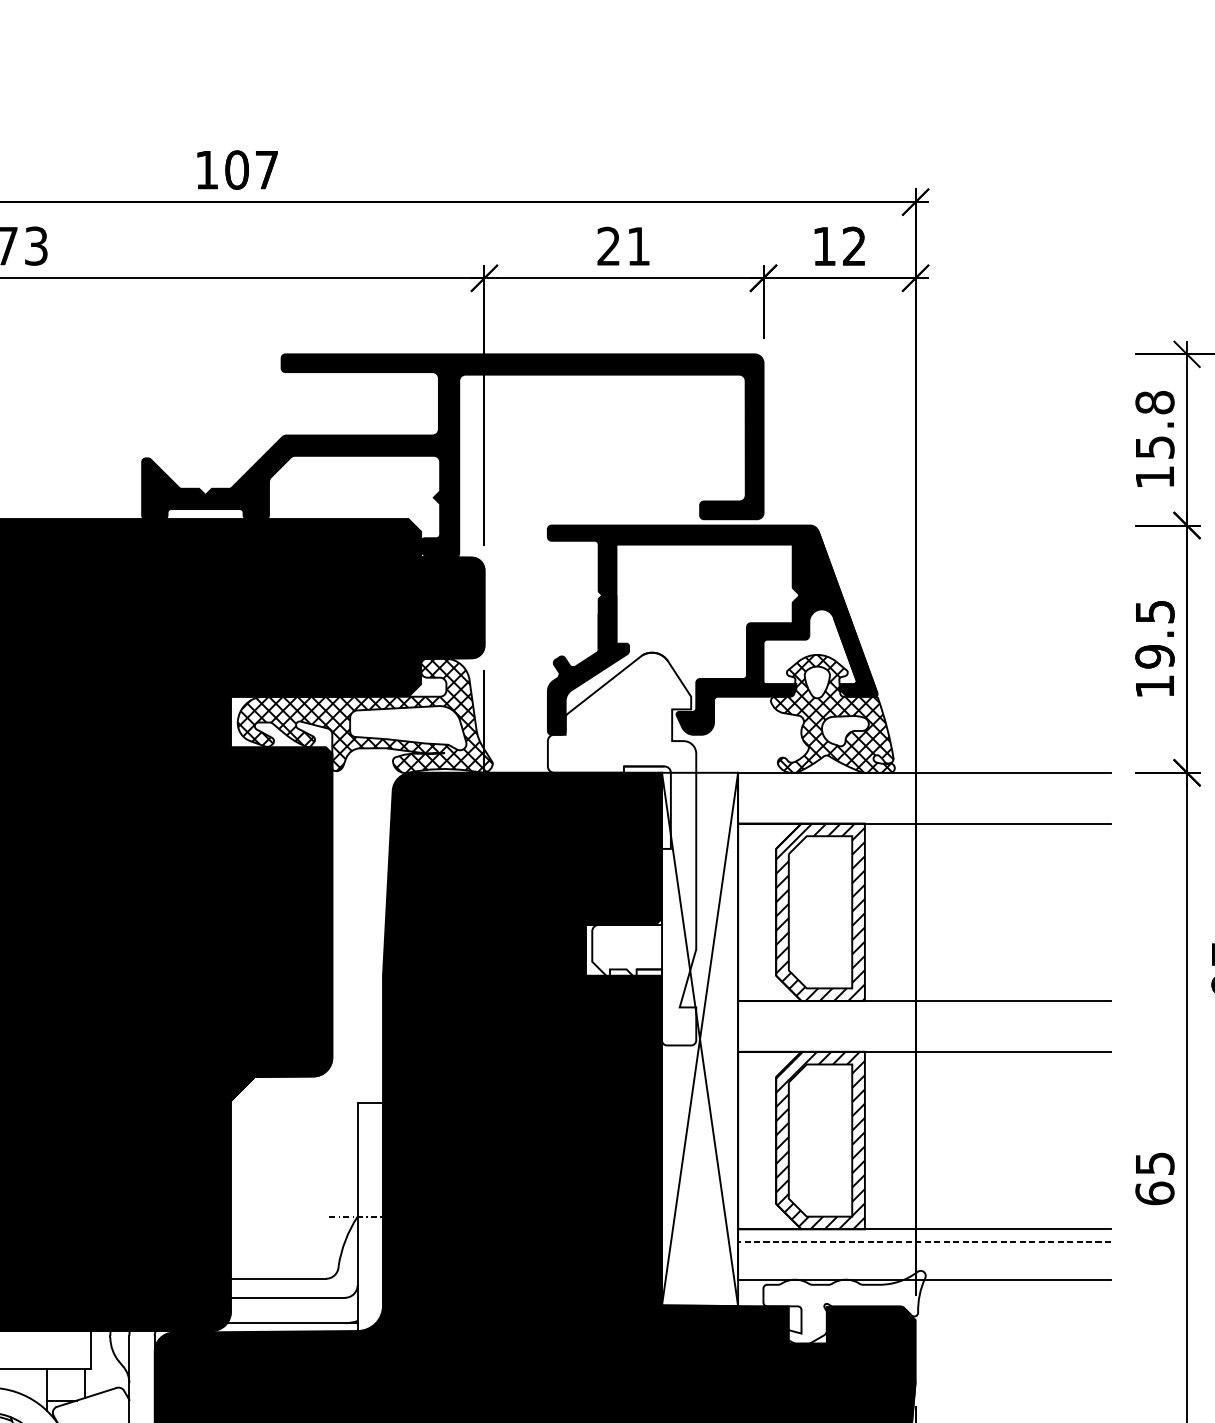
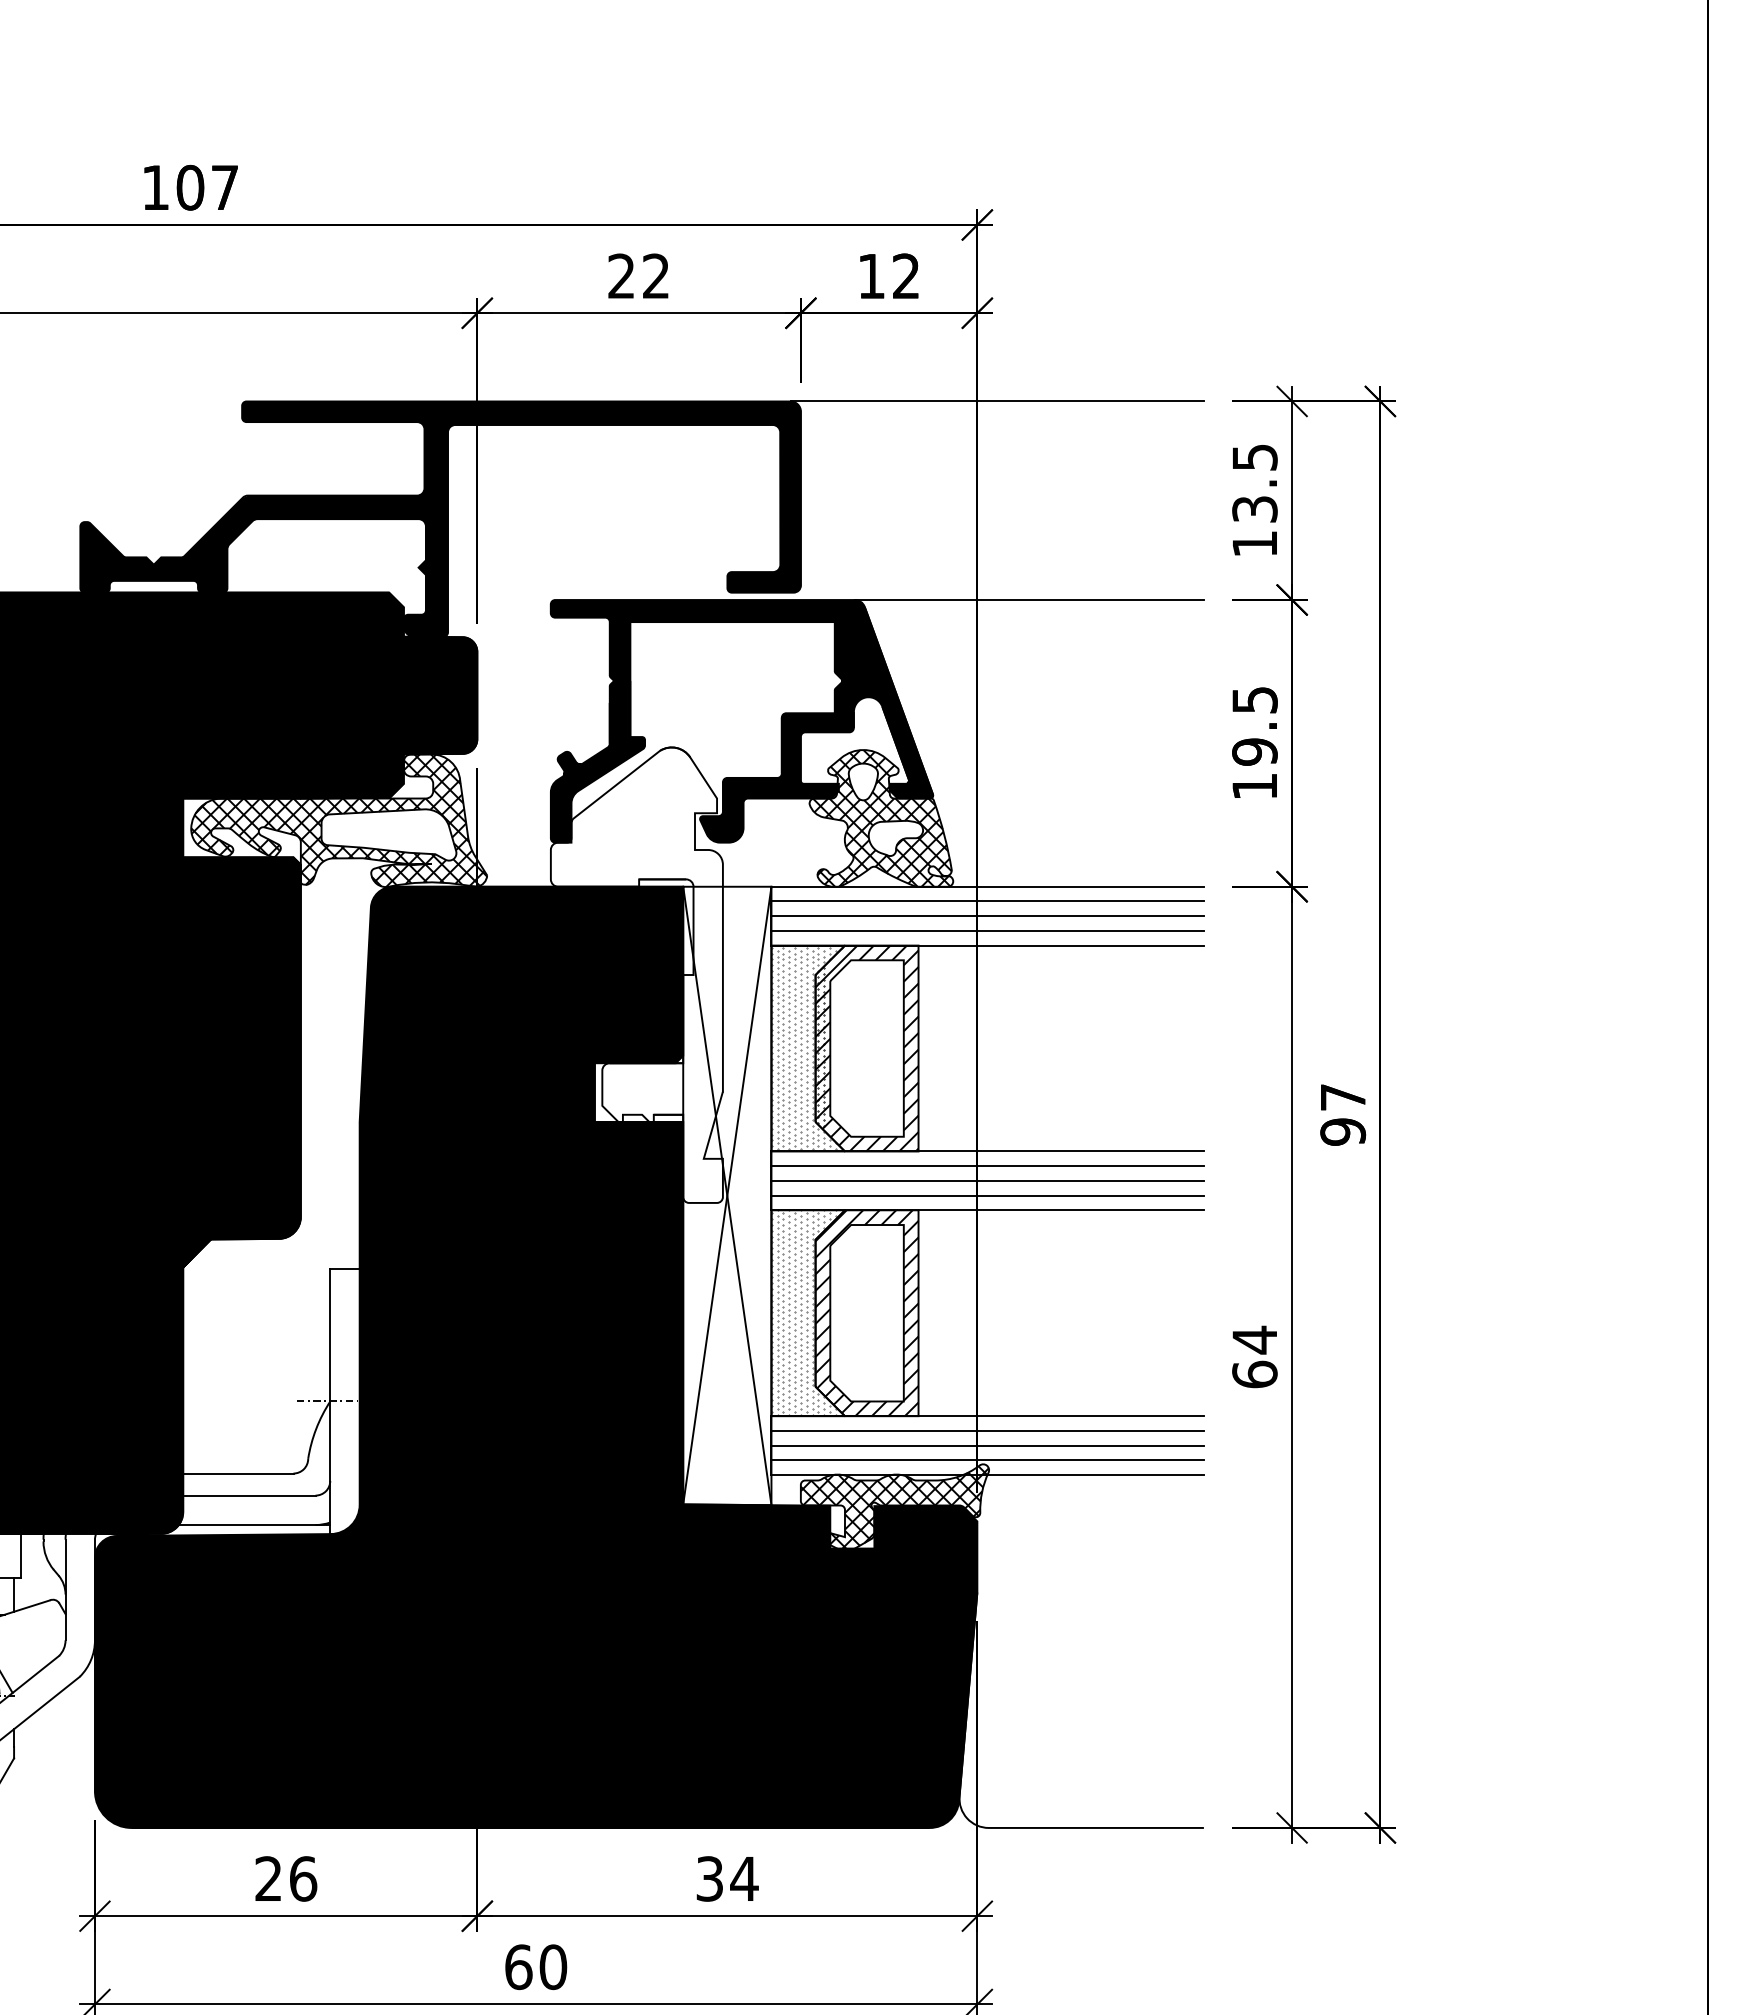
text: (638, 245) -> (655, 275), 21 -> 22
line: (932, 354) -> (996, 401), added
text: (1154, 424) -> (1254, 482), 15.8 -> 13.5
line: (960, 525) -> (1029, 600), added
line: (924, 785) -> (987, 901), added
line: (924, 798) -> (987, 916), added
line: (924, 810) -> (987, 930), added
hatch: (768, 912) -> (806, 1048), added
line: (924, 1014) -> (987, 1166), added
line: (924, 1026) -> (987, 1180), added
line: (924, 1039) -> (987, 1195), added
hatch: (768, 1139) -> (806, 1312), added
text: (1154, 1163) -> (1254, 1339), 65 -> 64
line: (924, 1241) -> (987, 1430), dashed -> solid
line: (924, 1254) -> (987, 1445), added
line: (924, 1267) -> (987, 1460), added
hatch: (844, 1308) -> (894, 1508), added

